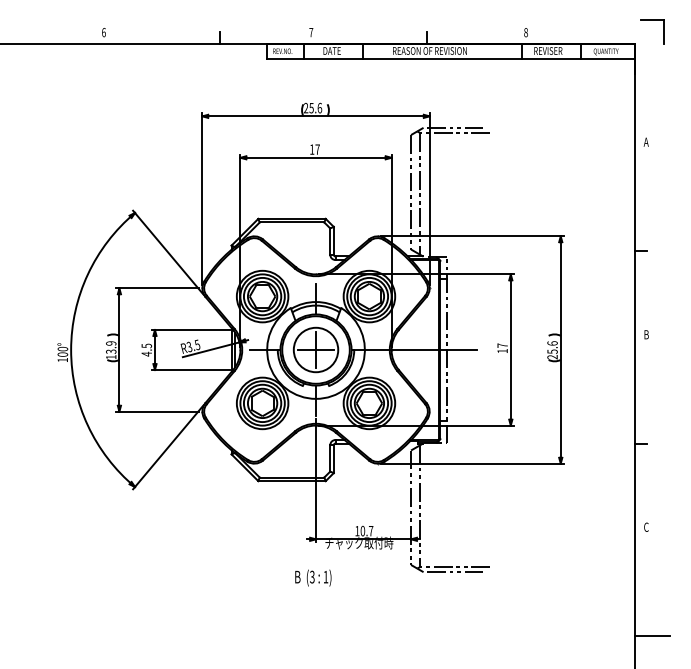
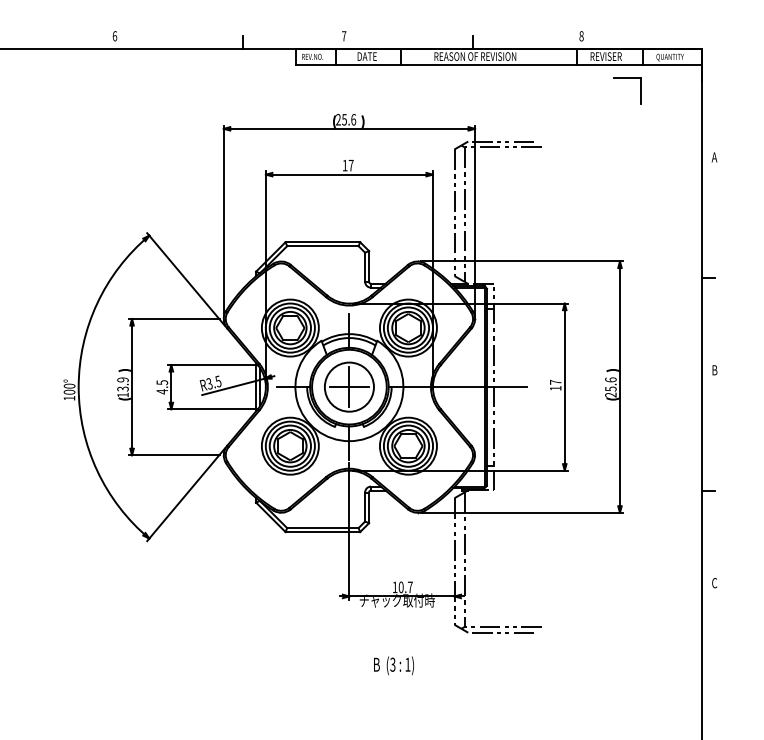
part: (652, 20) -> (627, 78), moved
text: (313, 577) -> (394, 665), moved
line: (652, 636) -> (721, 703), removed

